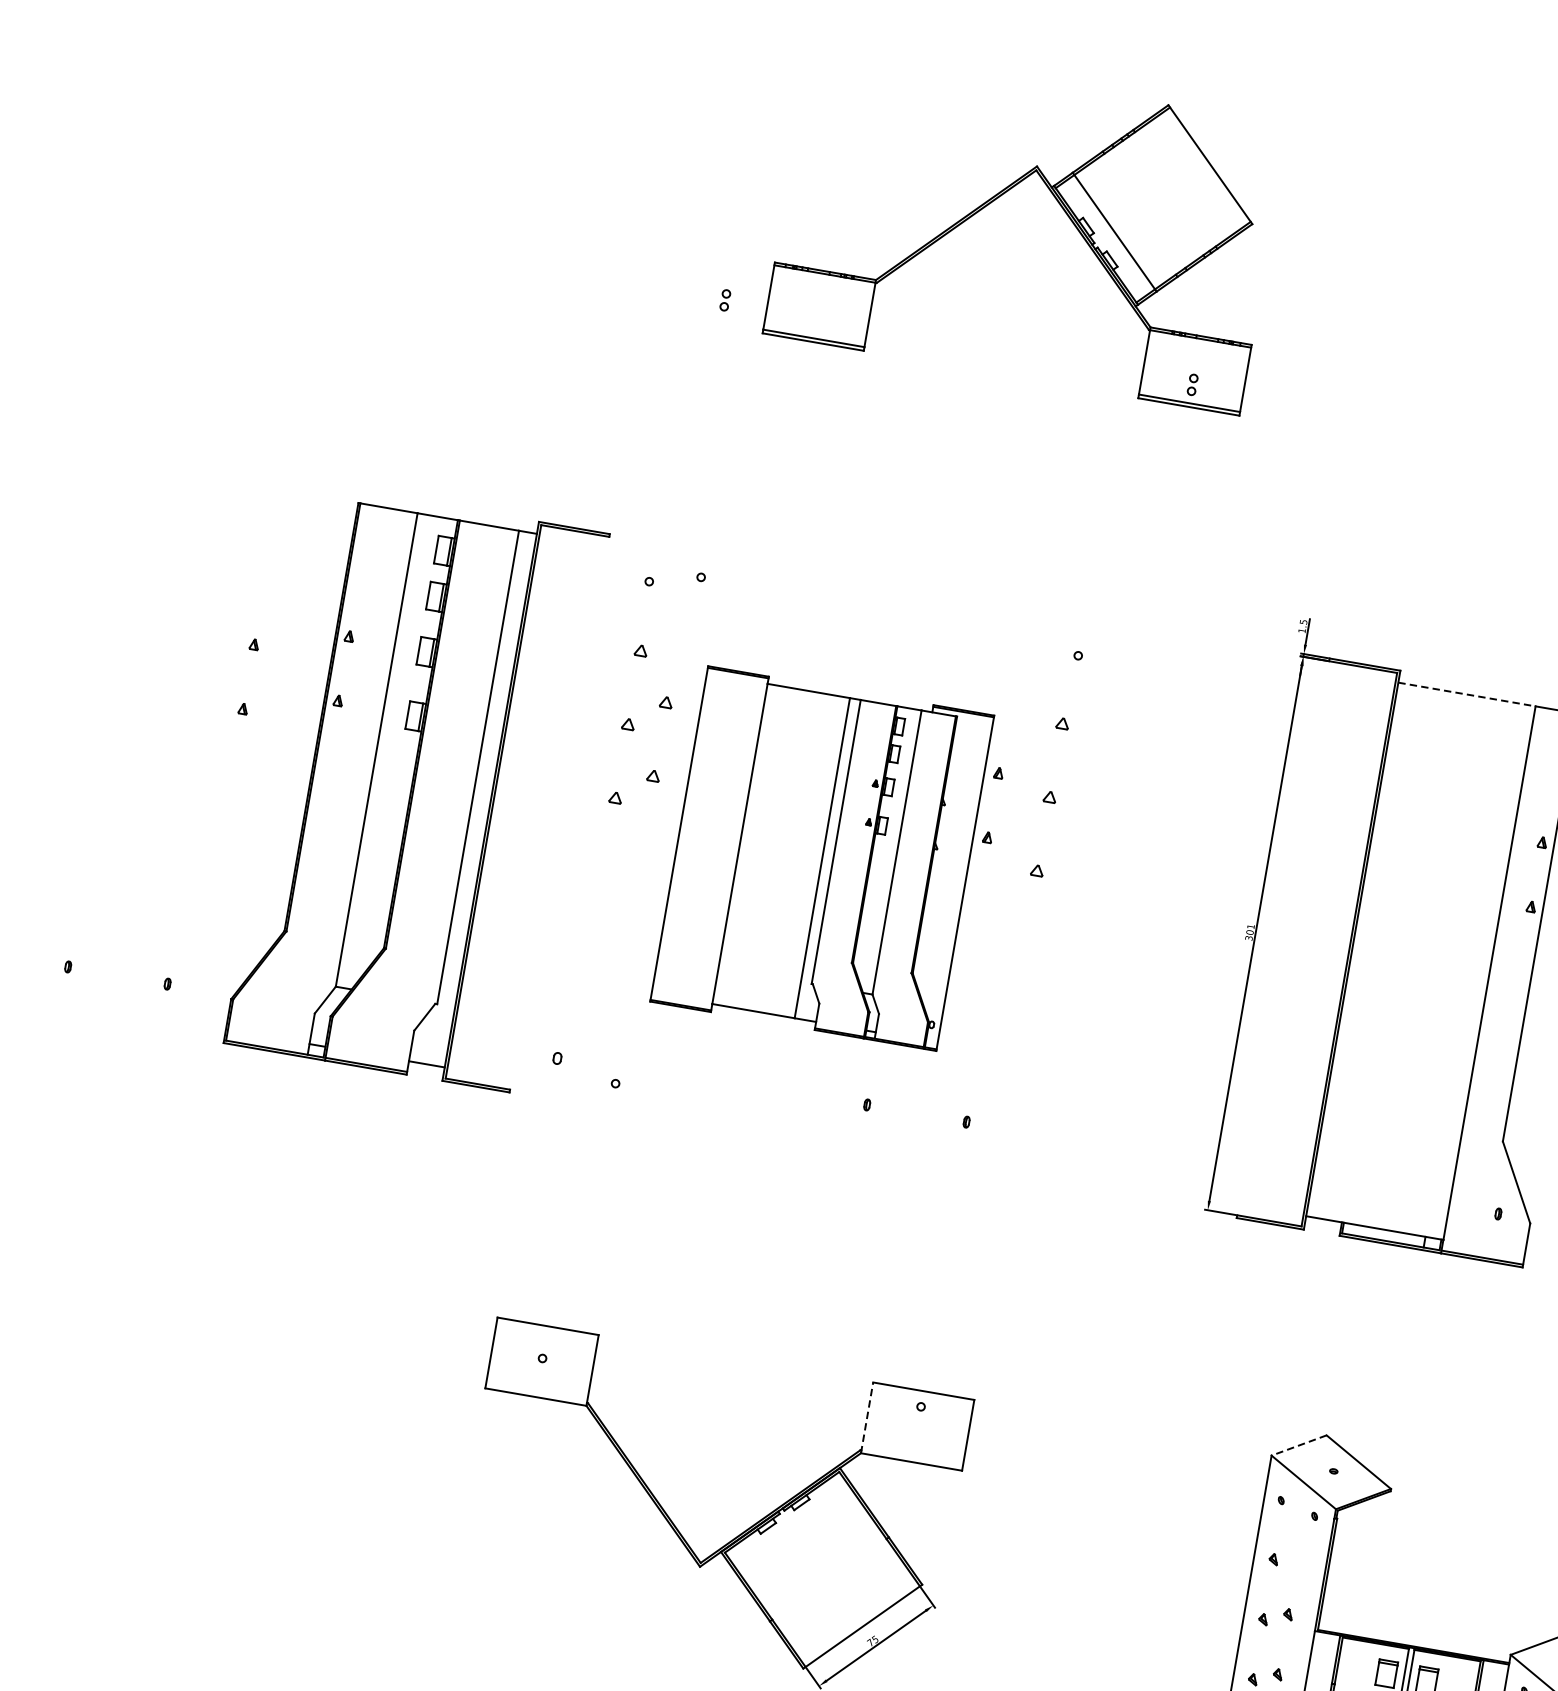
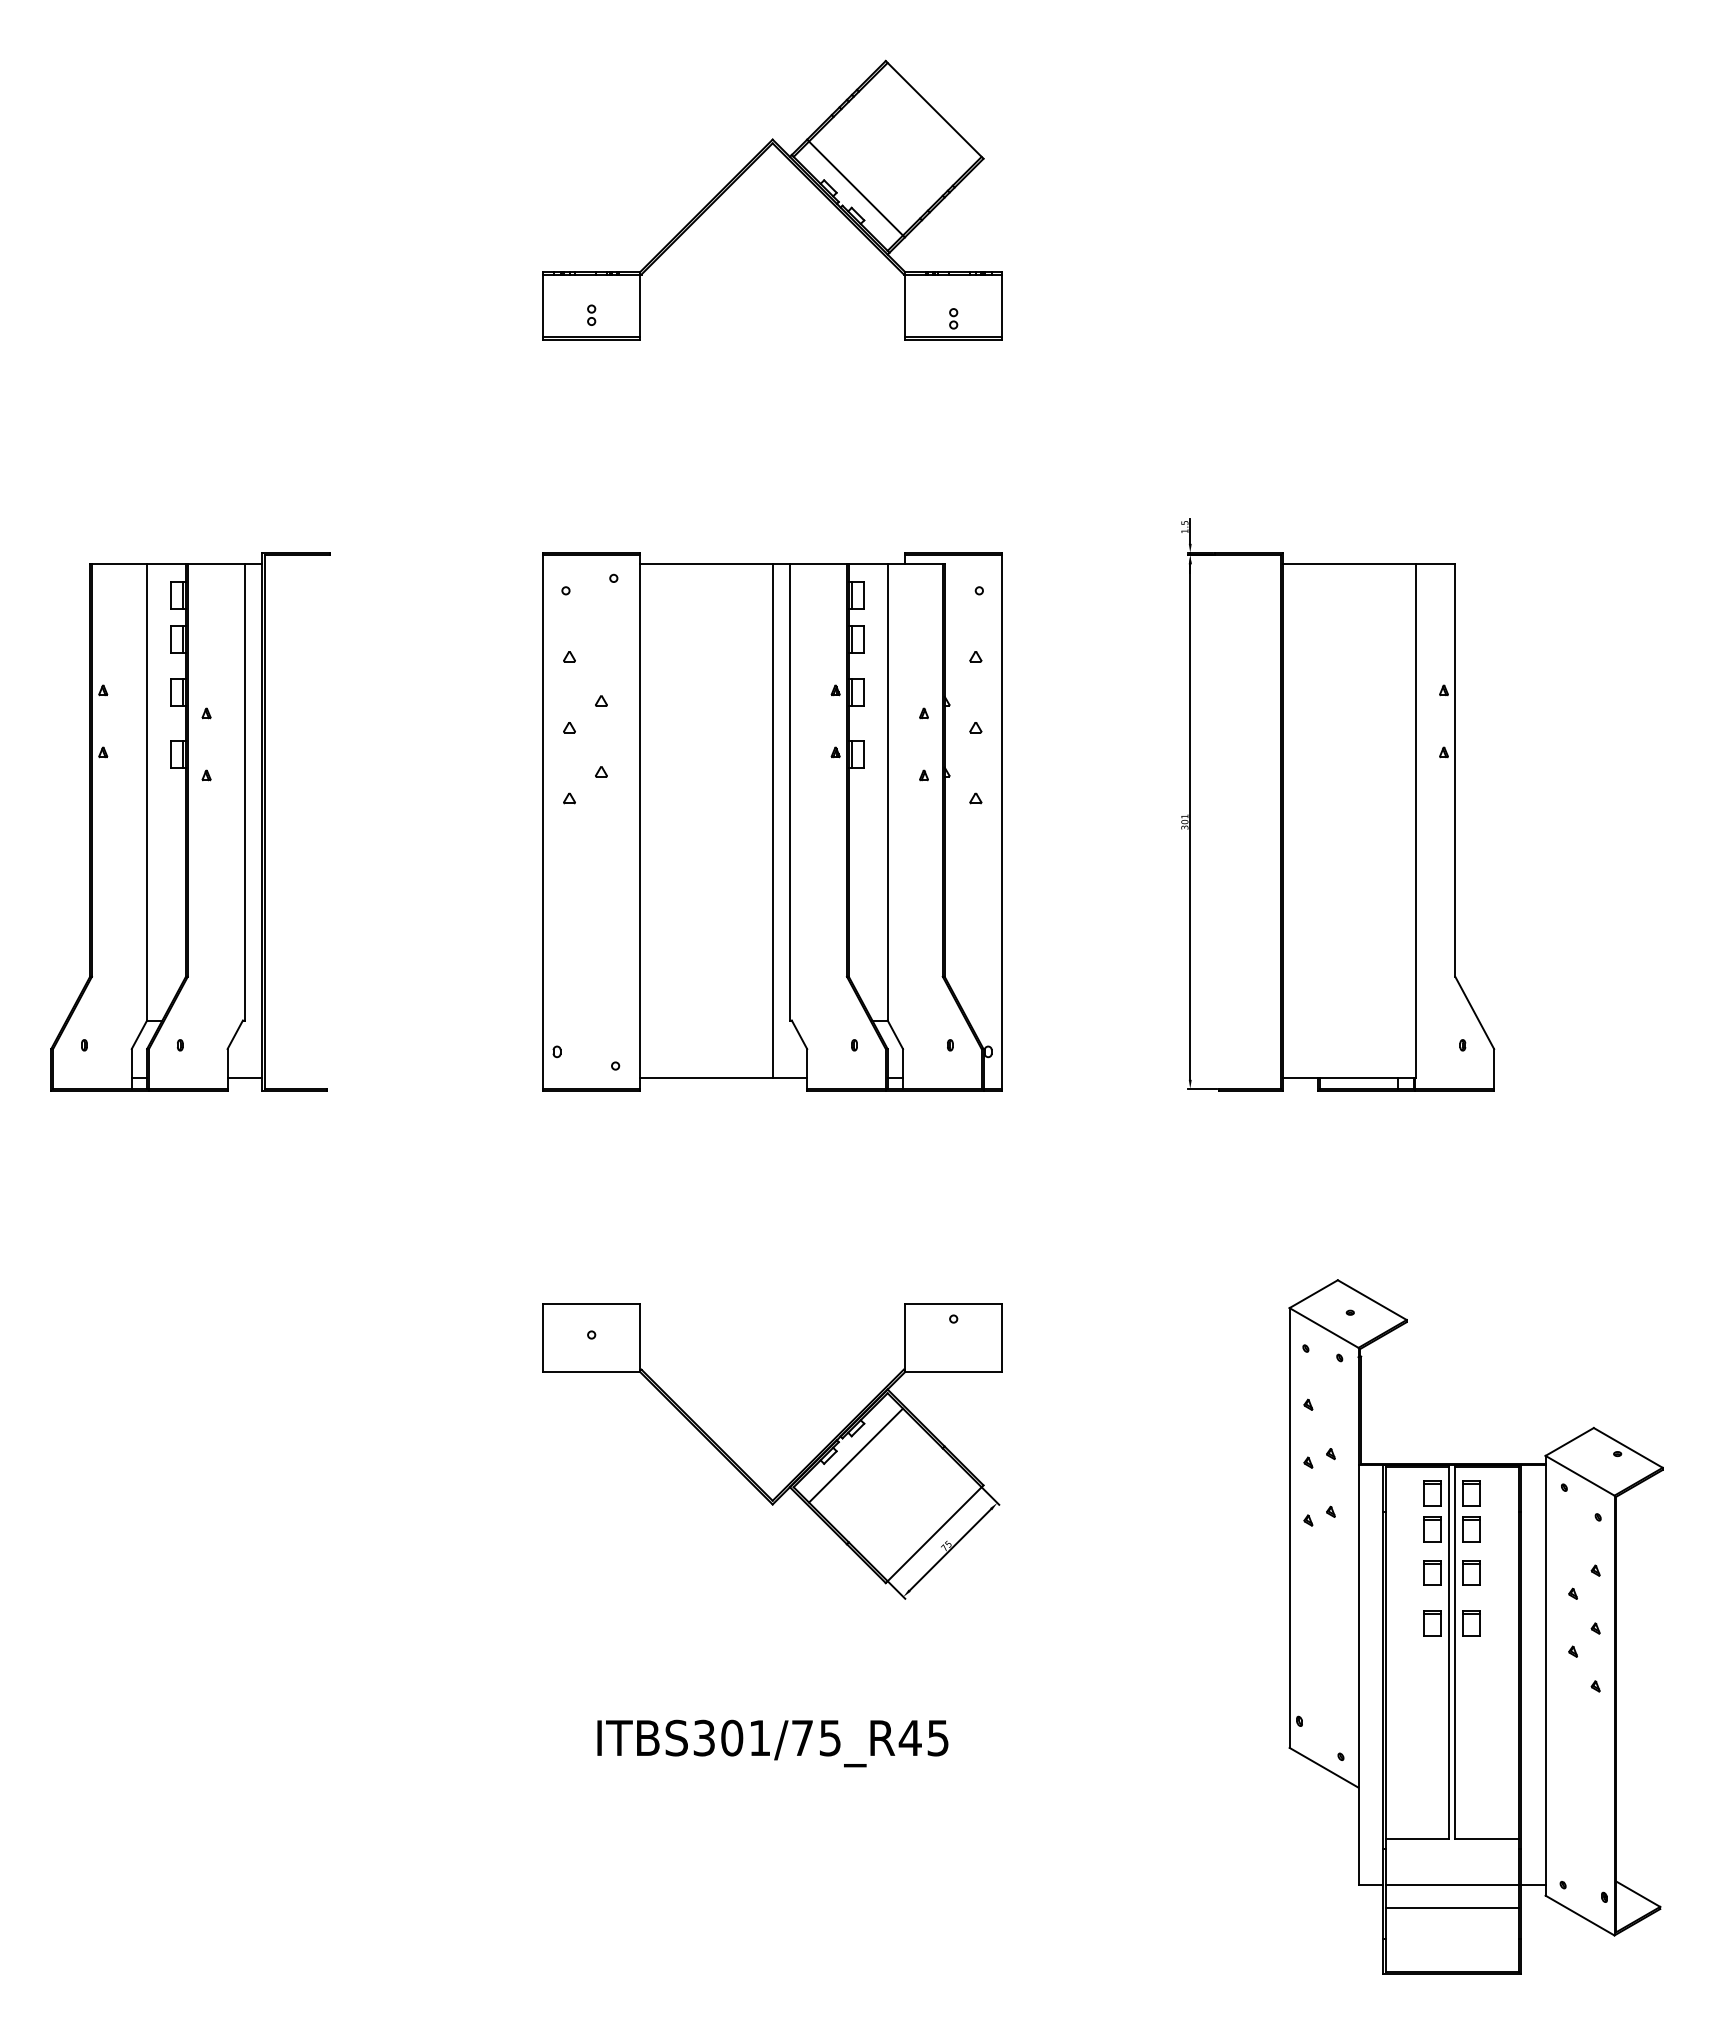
part: (1003, 194) -> (745, 171), moved
line: (1467, 694) -> (1349, 564), dashed -> solid
part: (416, 787) -> (190, 821), moved
part: (822, 858) -> (772, 821), size x1.67
line: (866, 1417) -> (904, 1337), dashed -> solid
line: (1298, 1445) -> (1313, 1294), dashed -> solid
line: (795, 1530) -> (856, 1455), added

